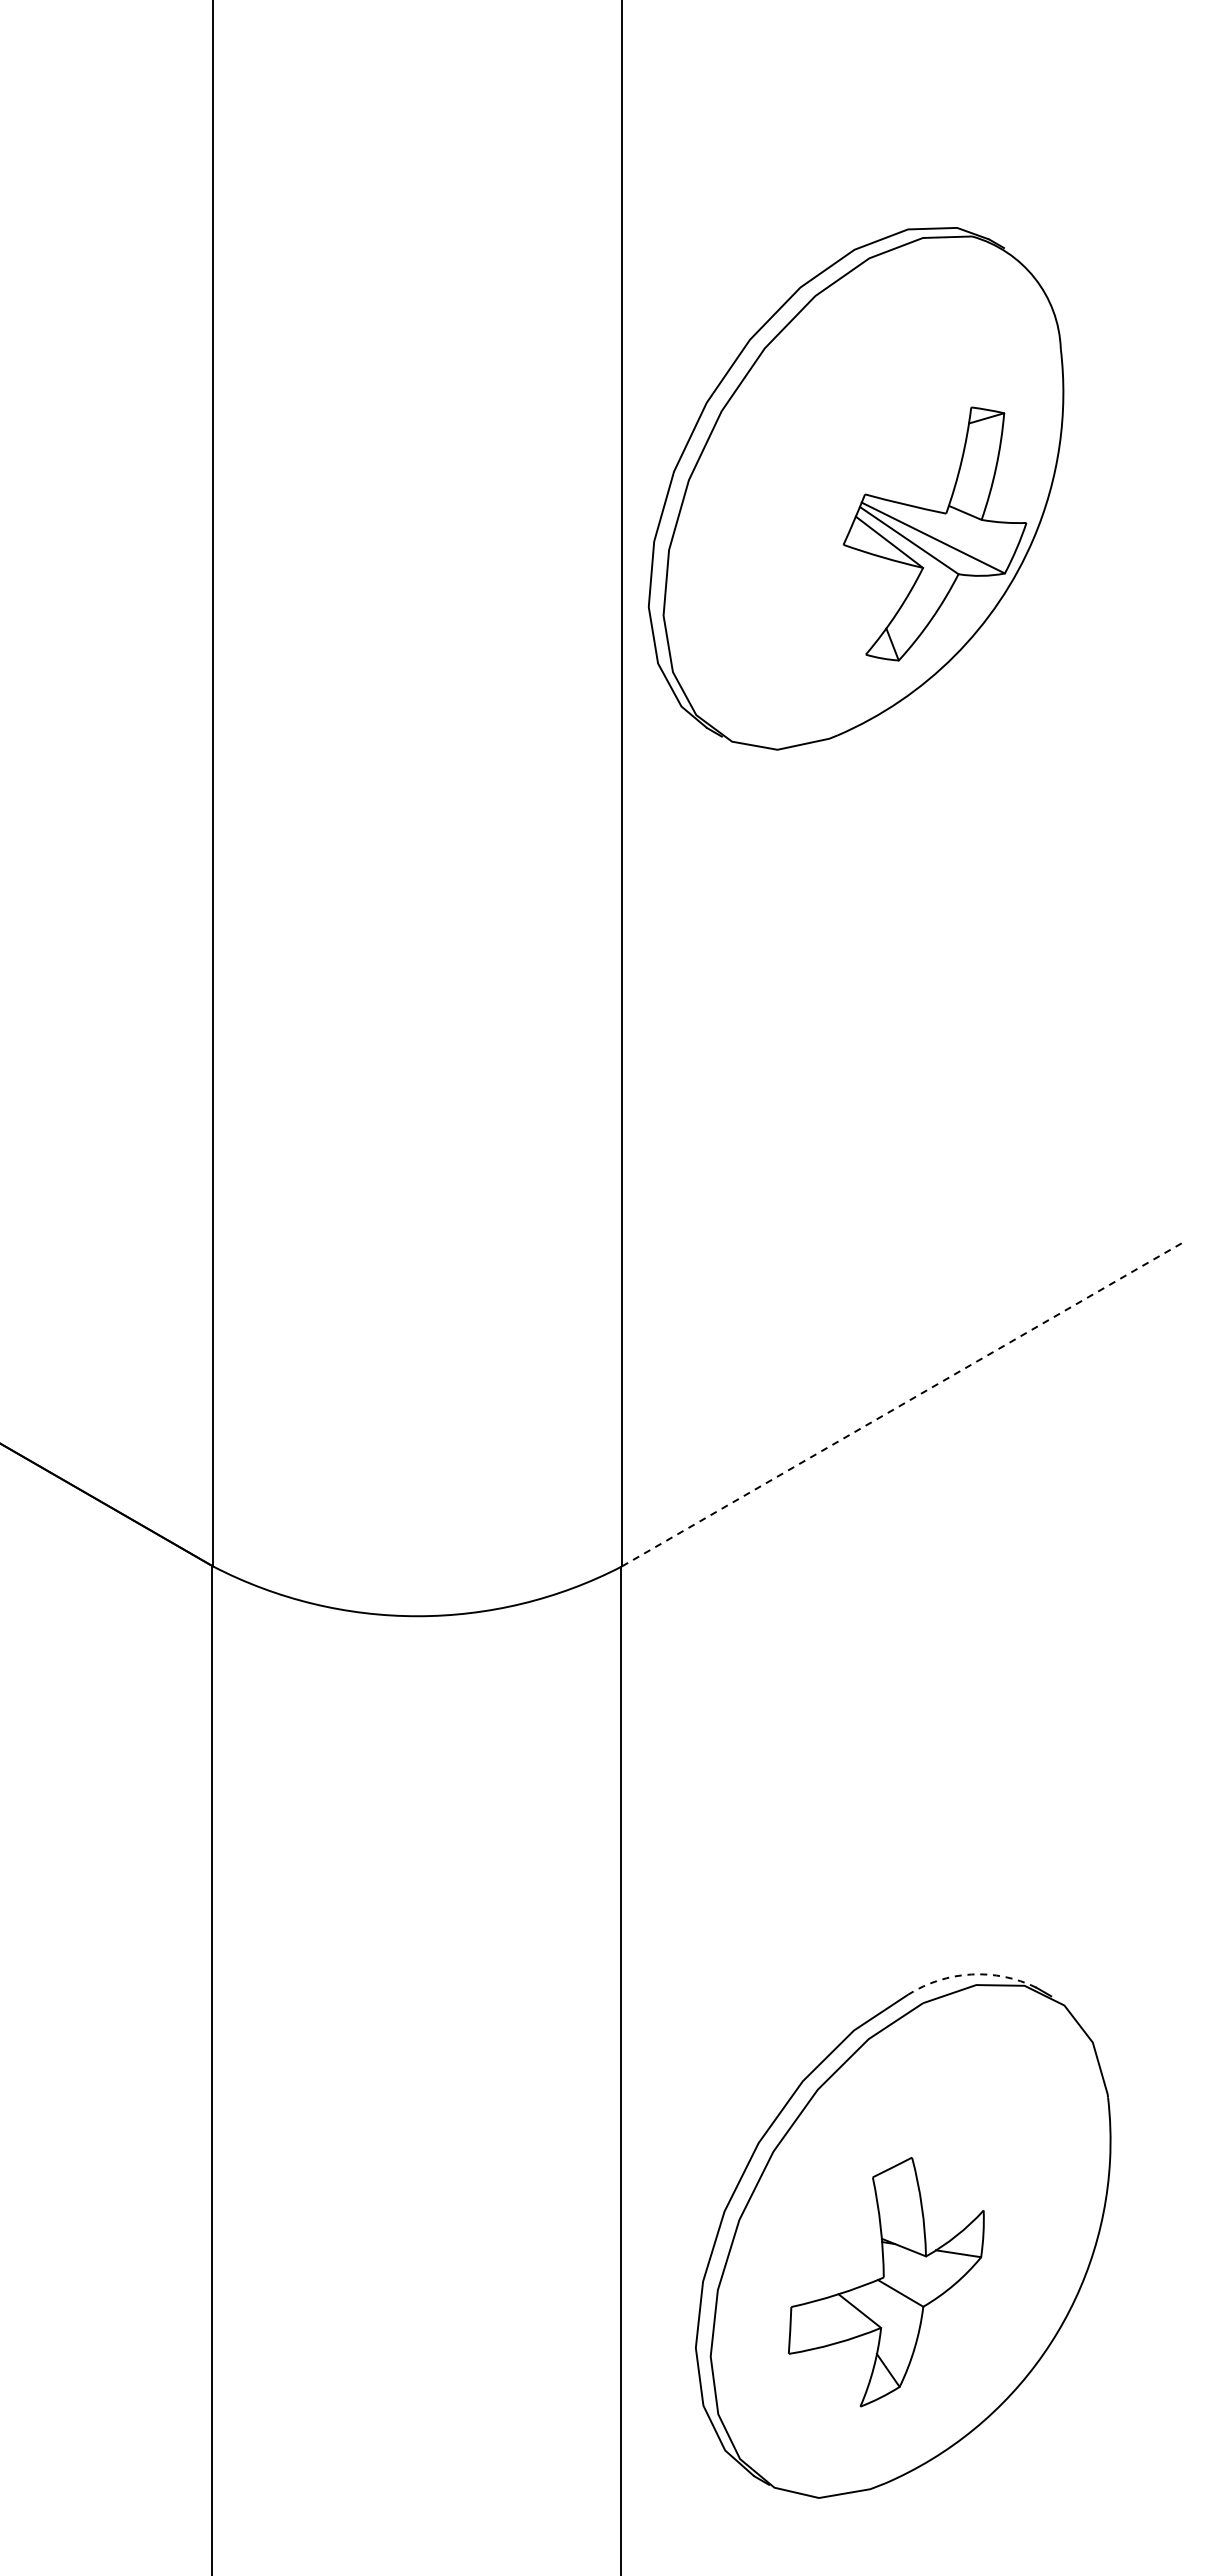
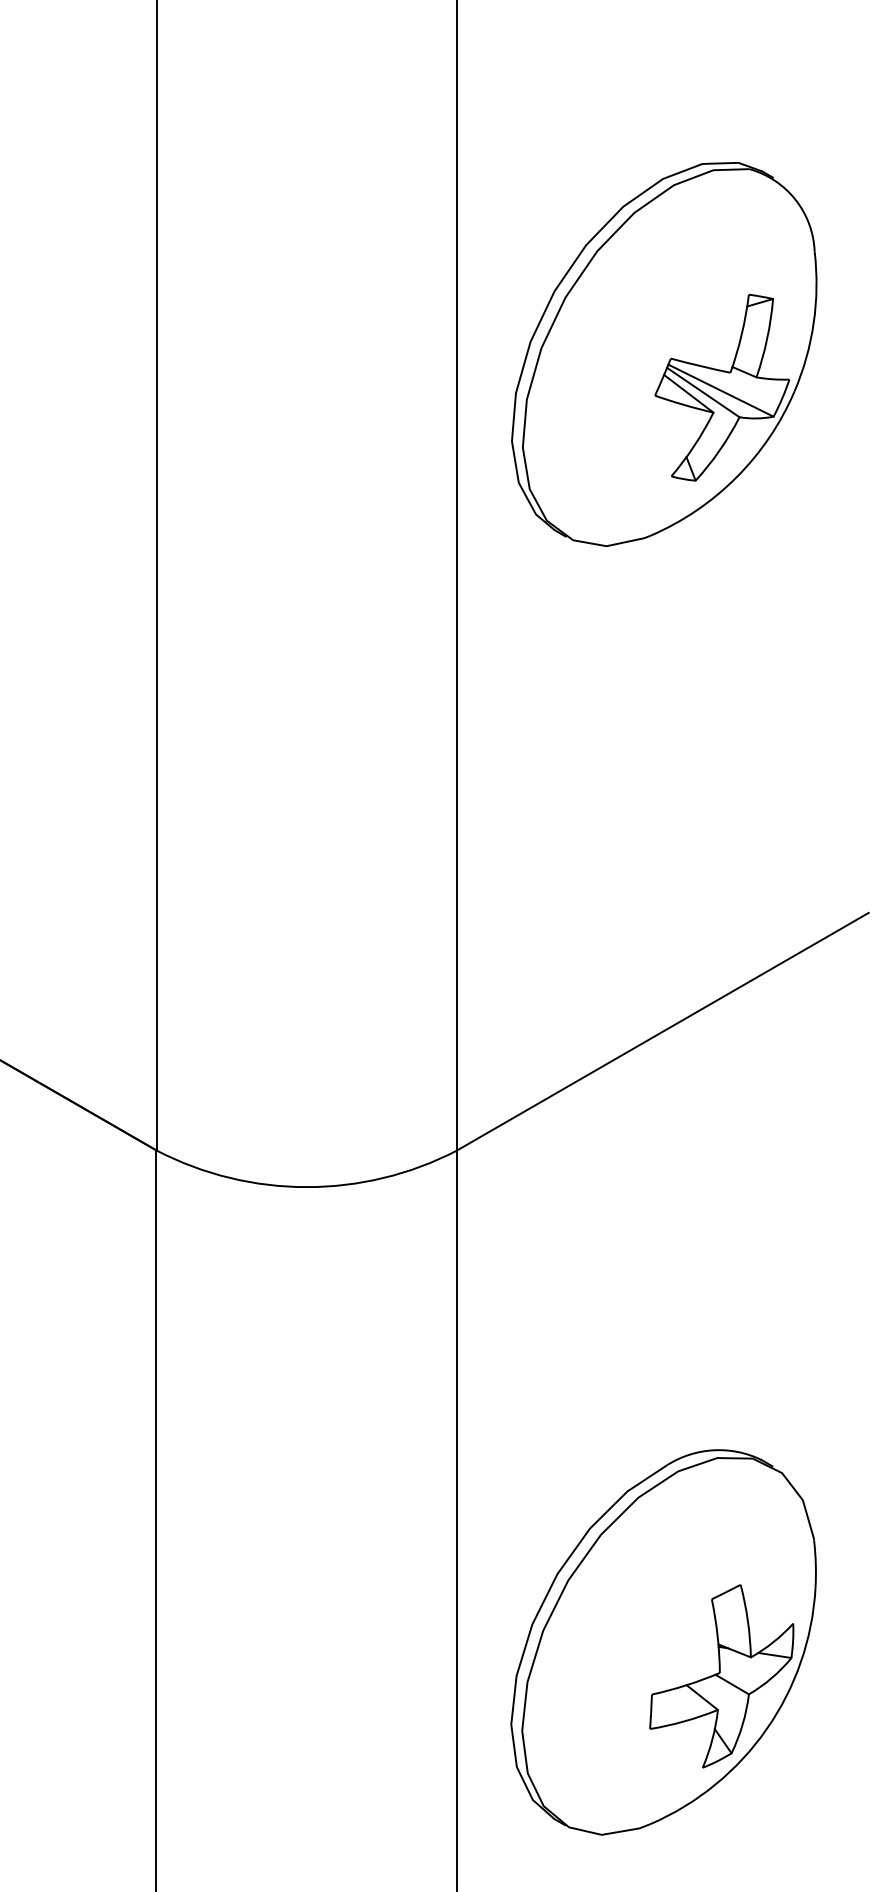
part: (855, 488) -> (663, 354), moved
line: (902, 1404) -> (663, 1031), dashed -> solid
arc: (971, 1974) -> (713, 1450), dashed -> solid
part: (886, 2282) -> (721, 1676), moved

